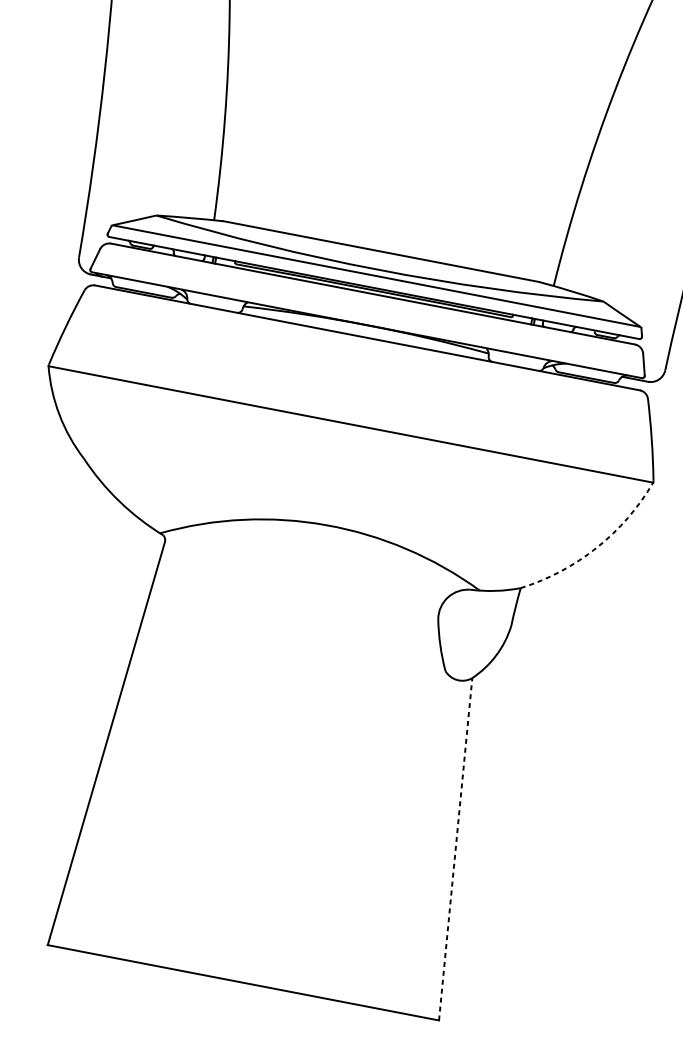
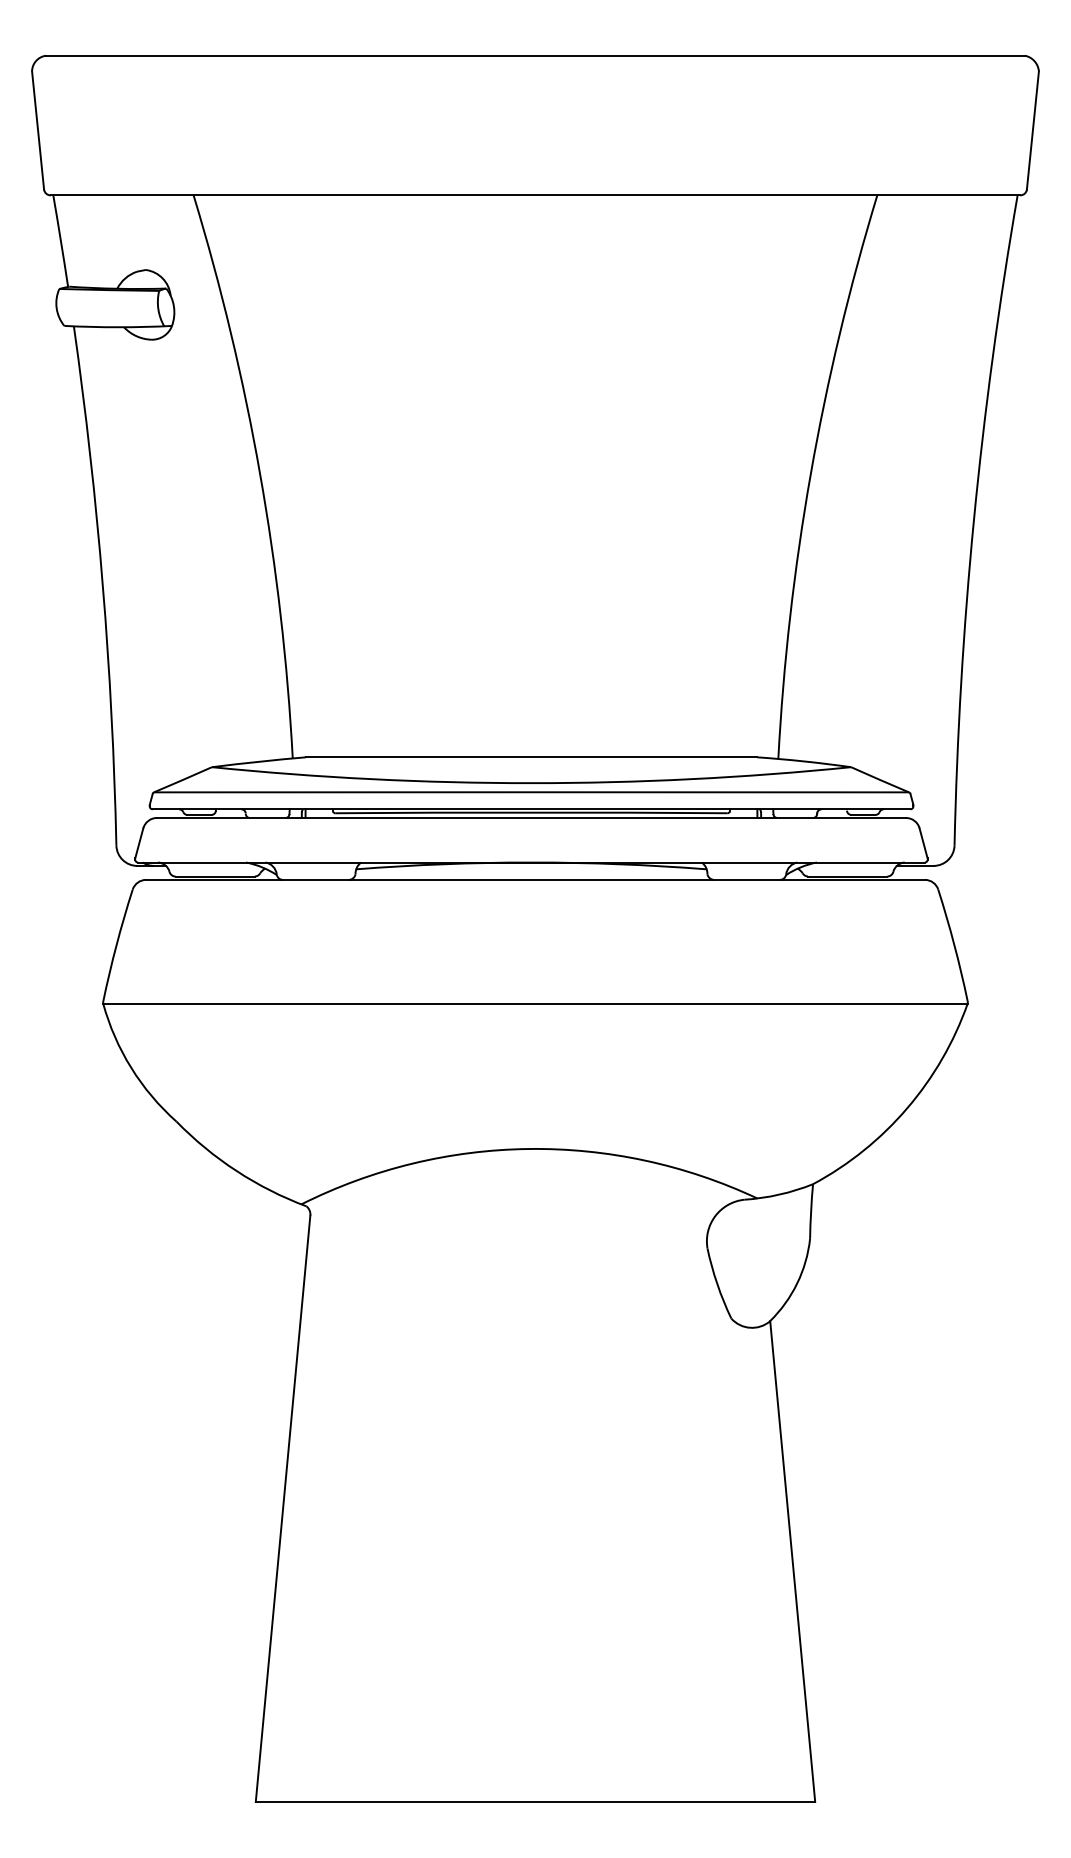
arc: (596, 547) -> (907, 1108), dashed -> solid
line: (455, 848) -> (792, 1560), dashed -> solid

